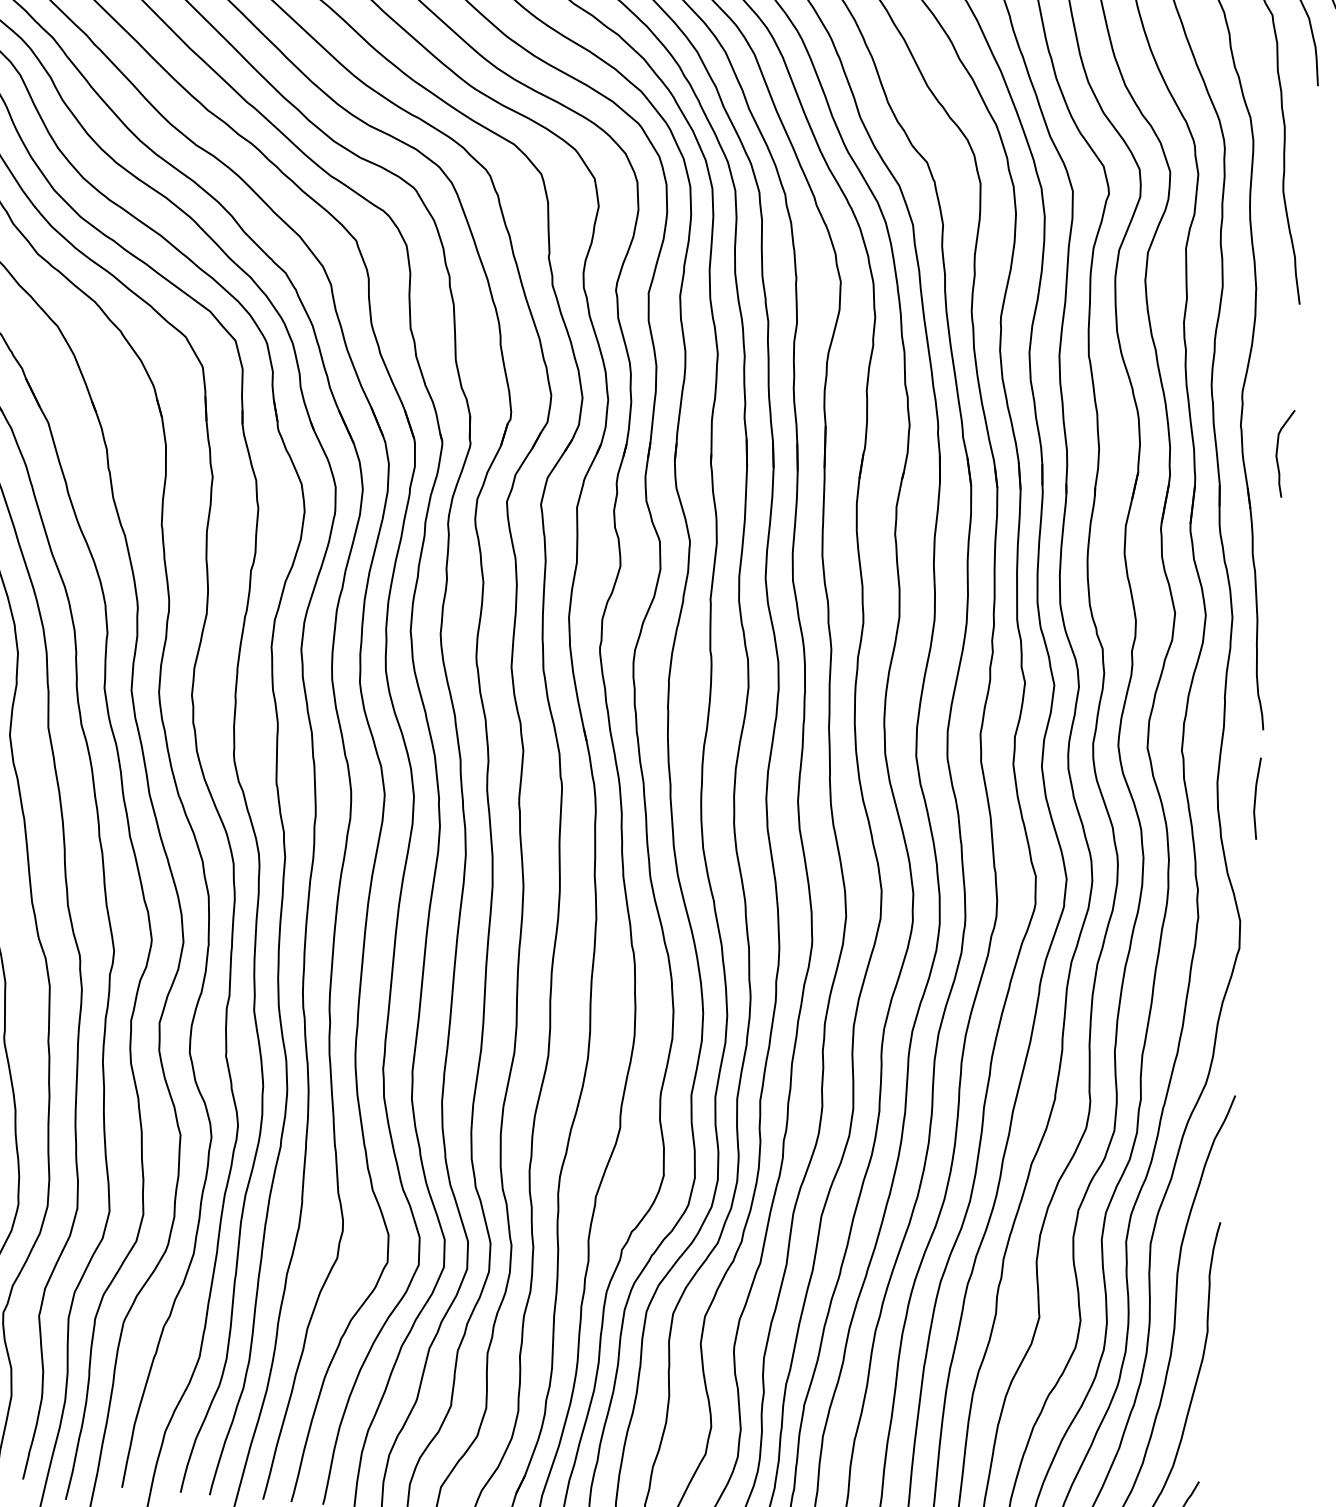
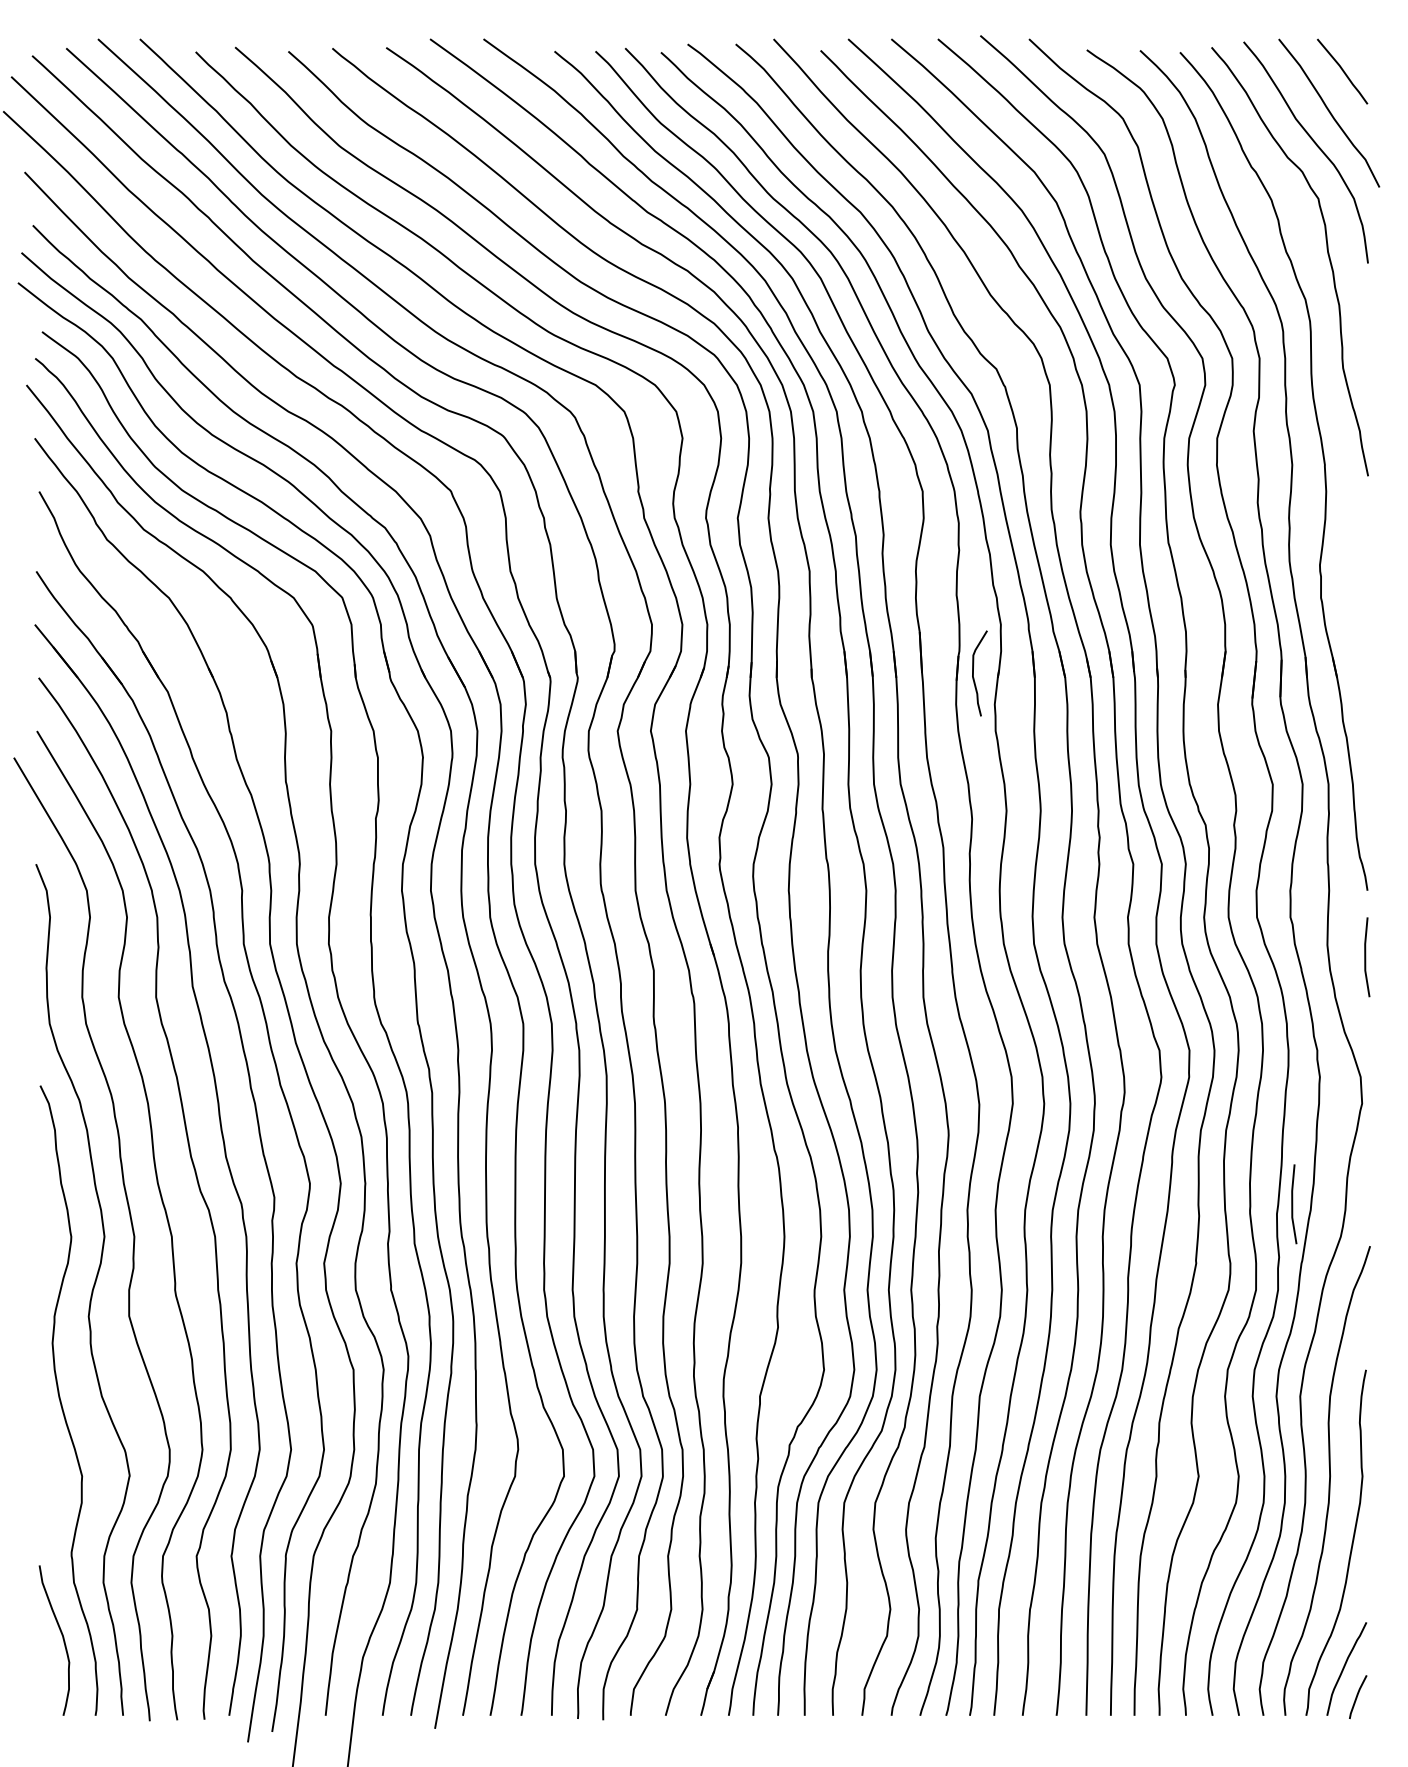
curve: (1277, 452) -> (973, 673), moved
line: (1160, 1046) -> (1293, 1204), added

